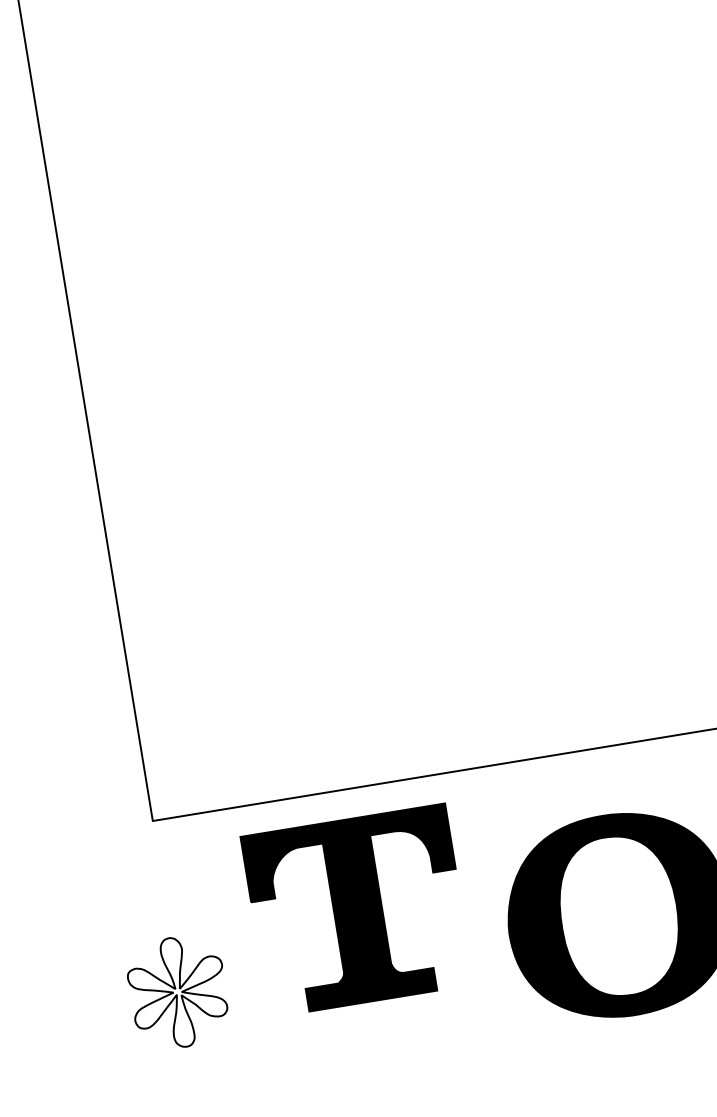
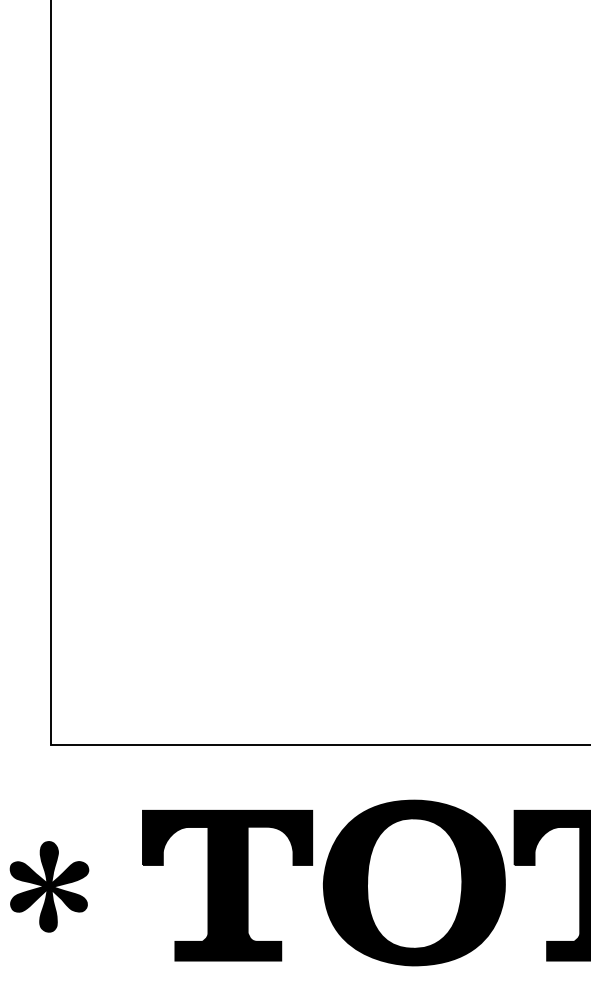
part: (357, 910) -> (227, 885), moved
fill: (178, 991) -> (49, 886), added

